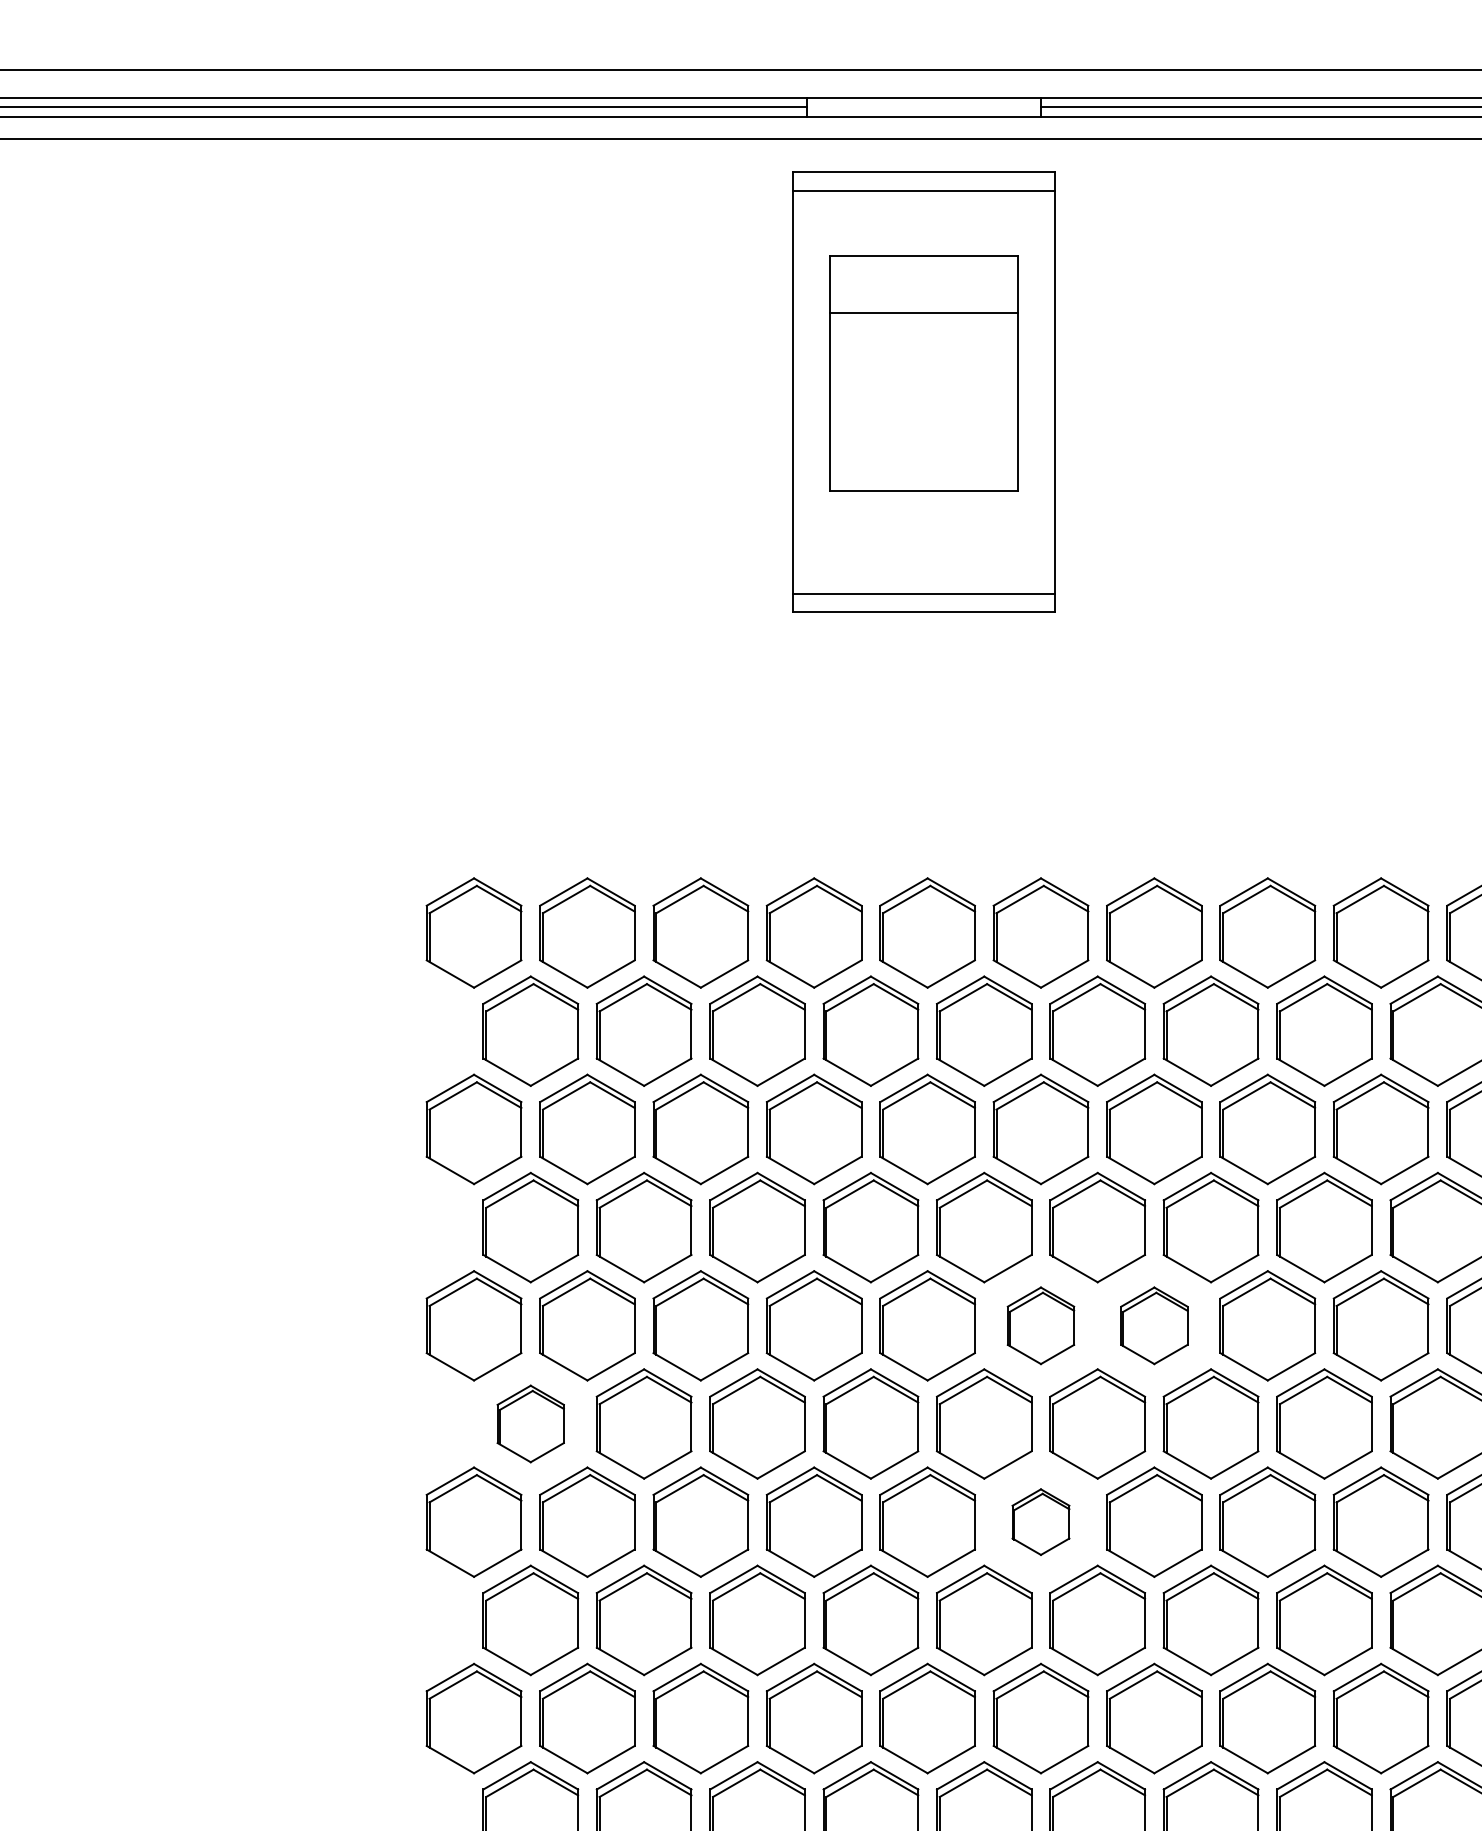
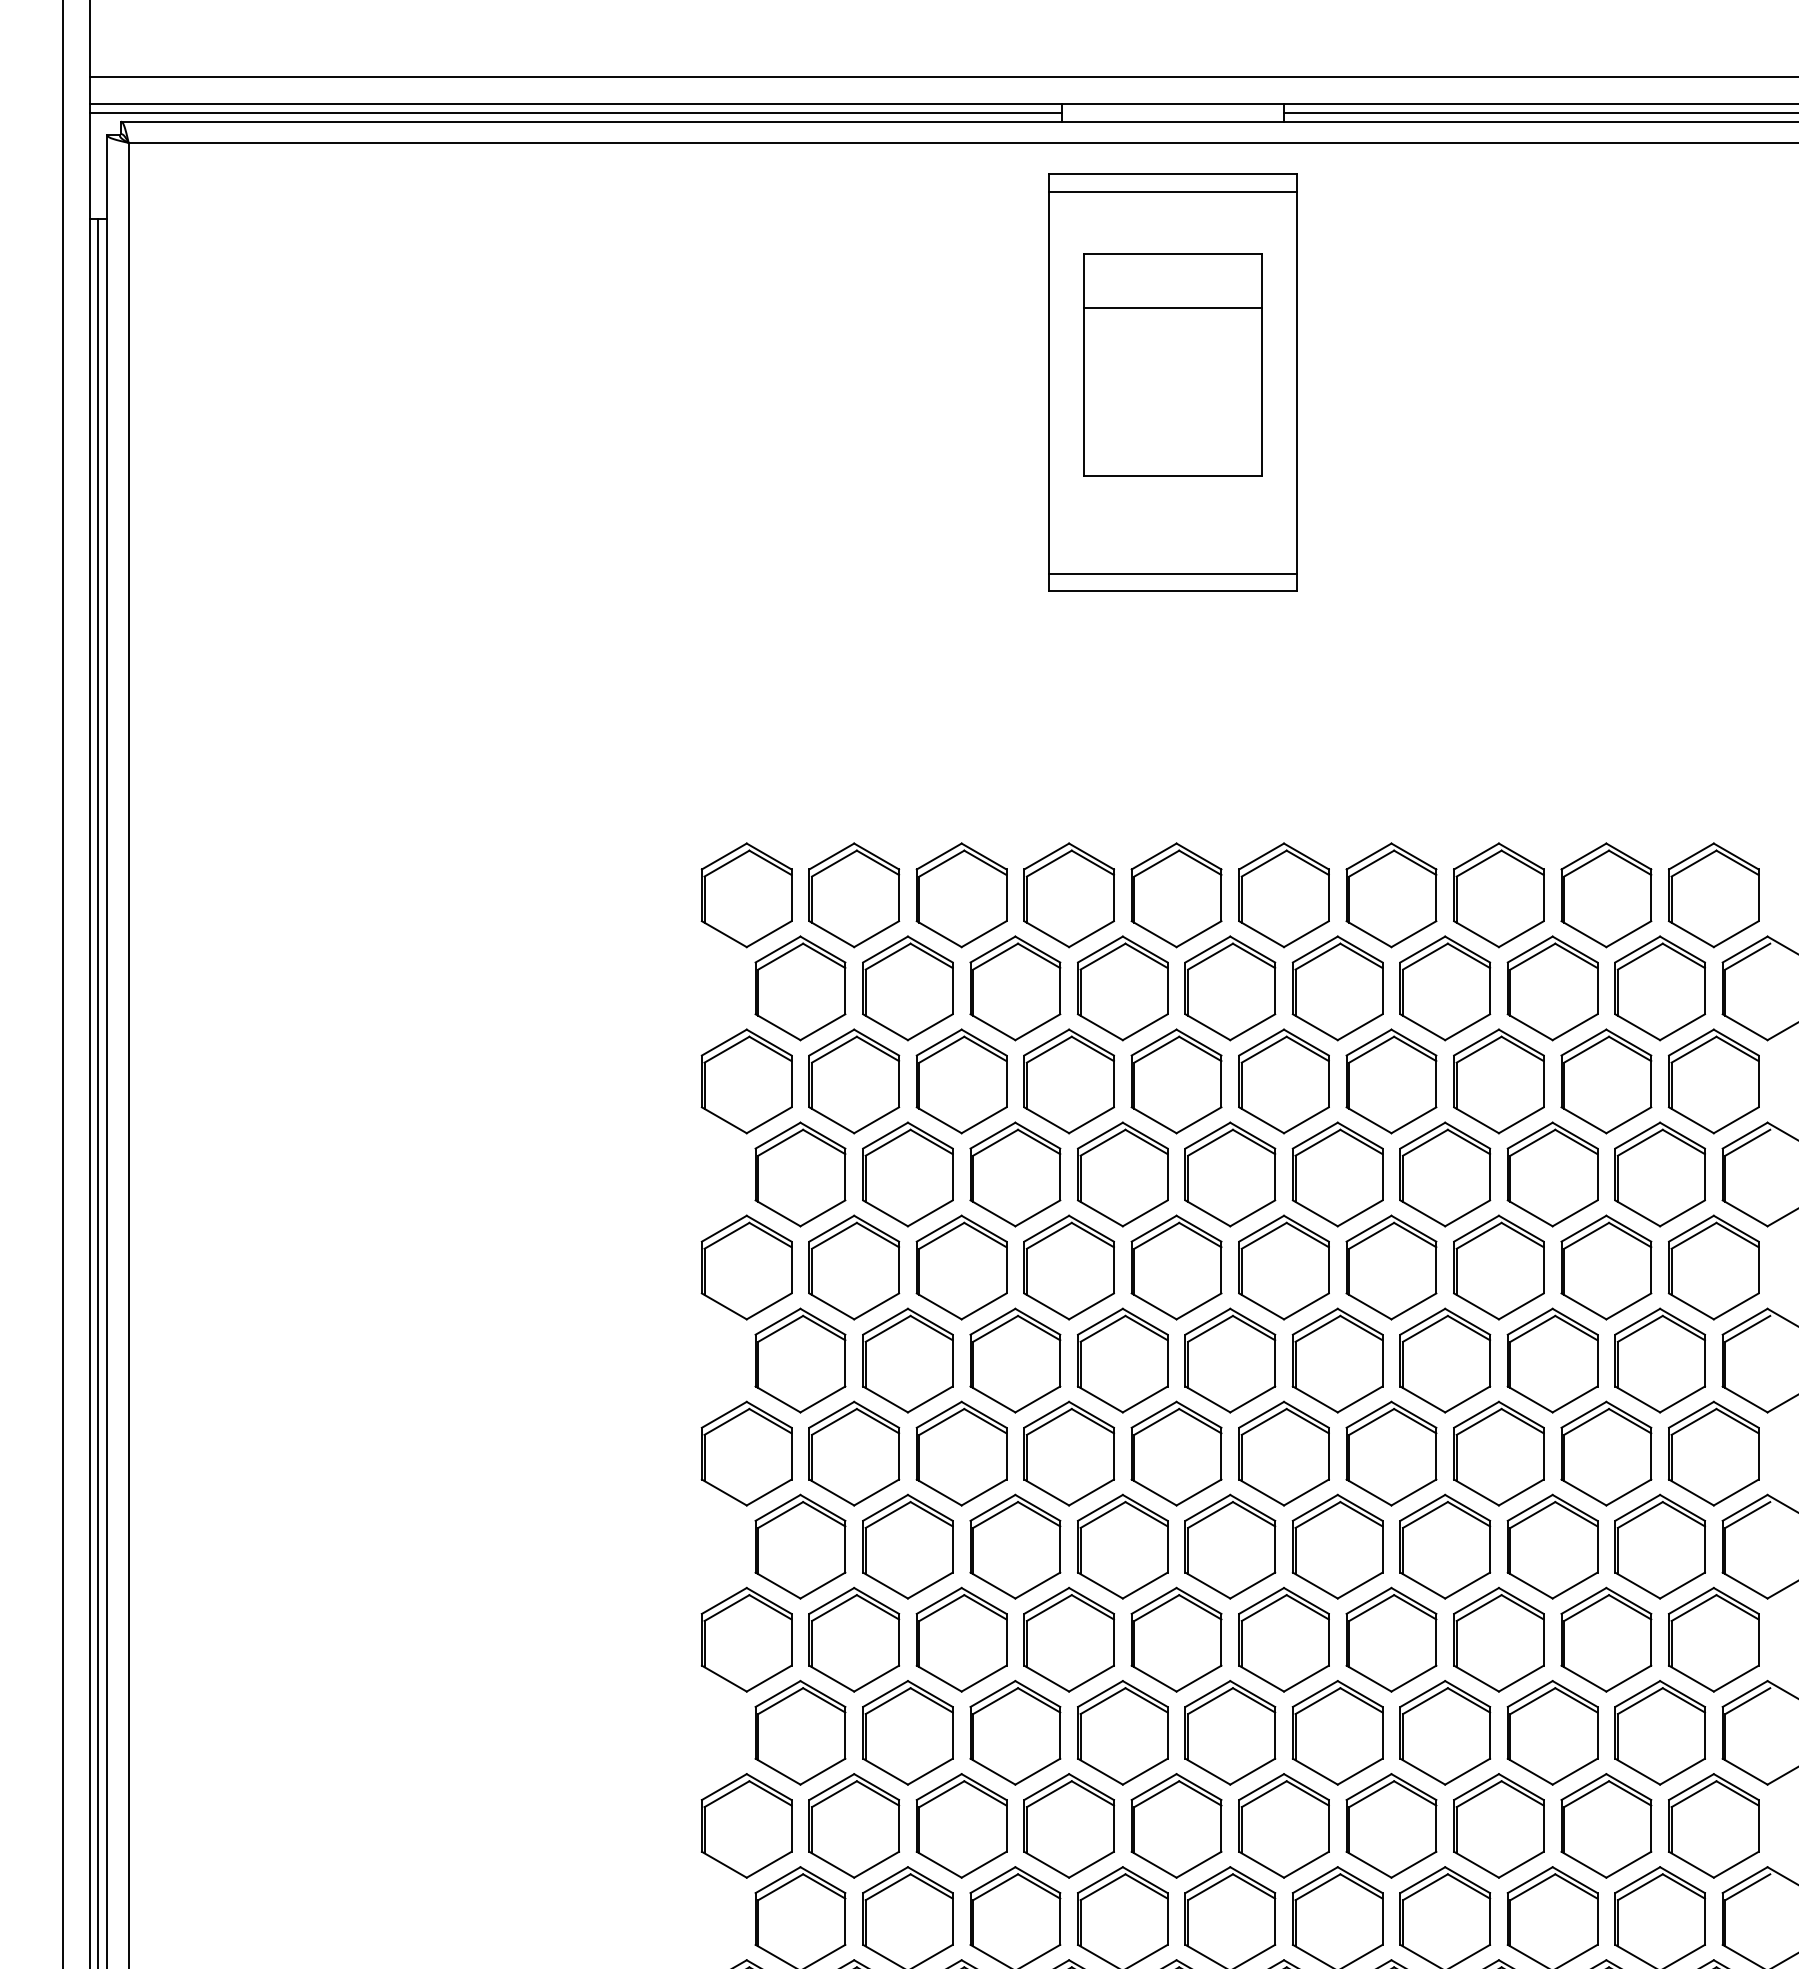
part: (1040, 1325) -> (1283, 1267), size x1.43
part: (1154, 1325) -> (1391, 1267), size x1.43
part: (530, 1423) -> (800, 1360), size x1.43
part: (1040, 1522) -> (1283, 1453), size x1.67

